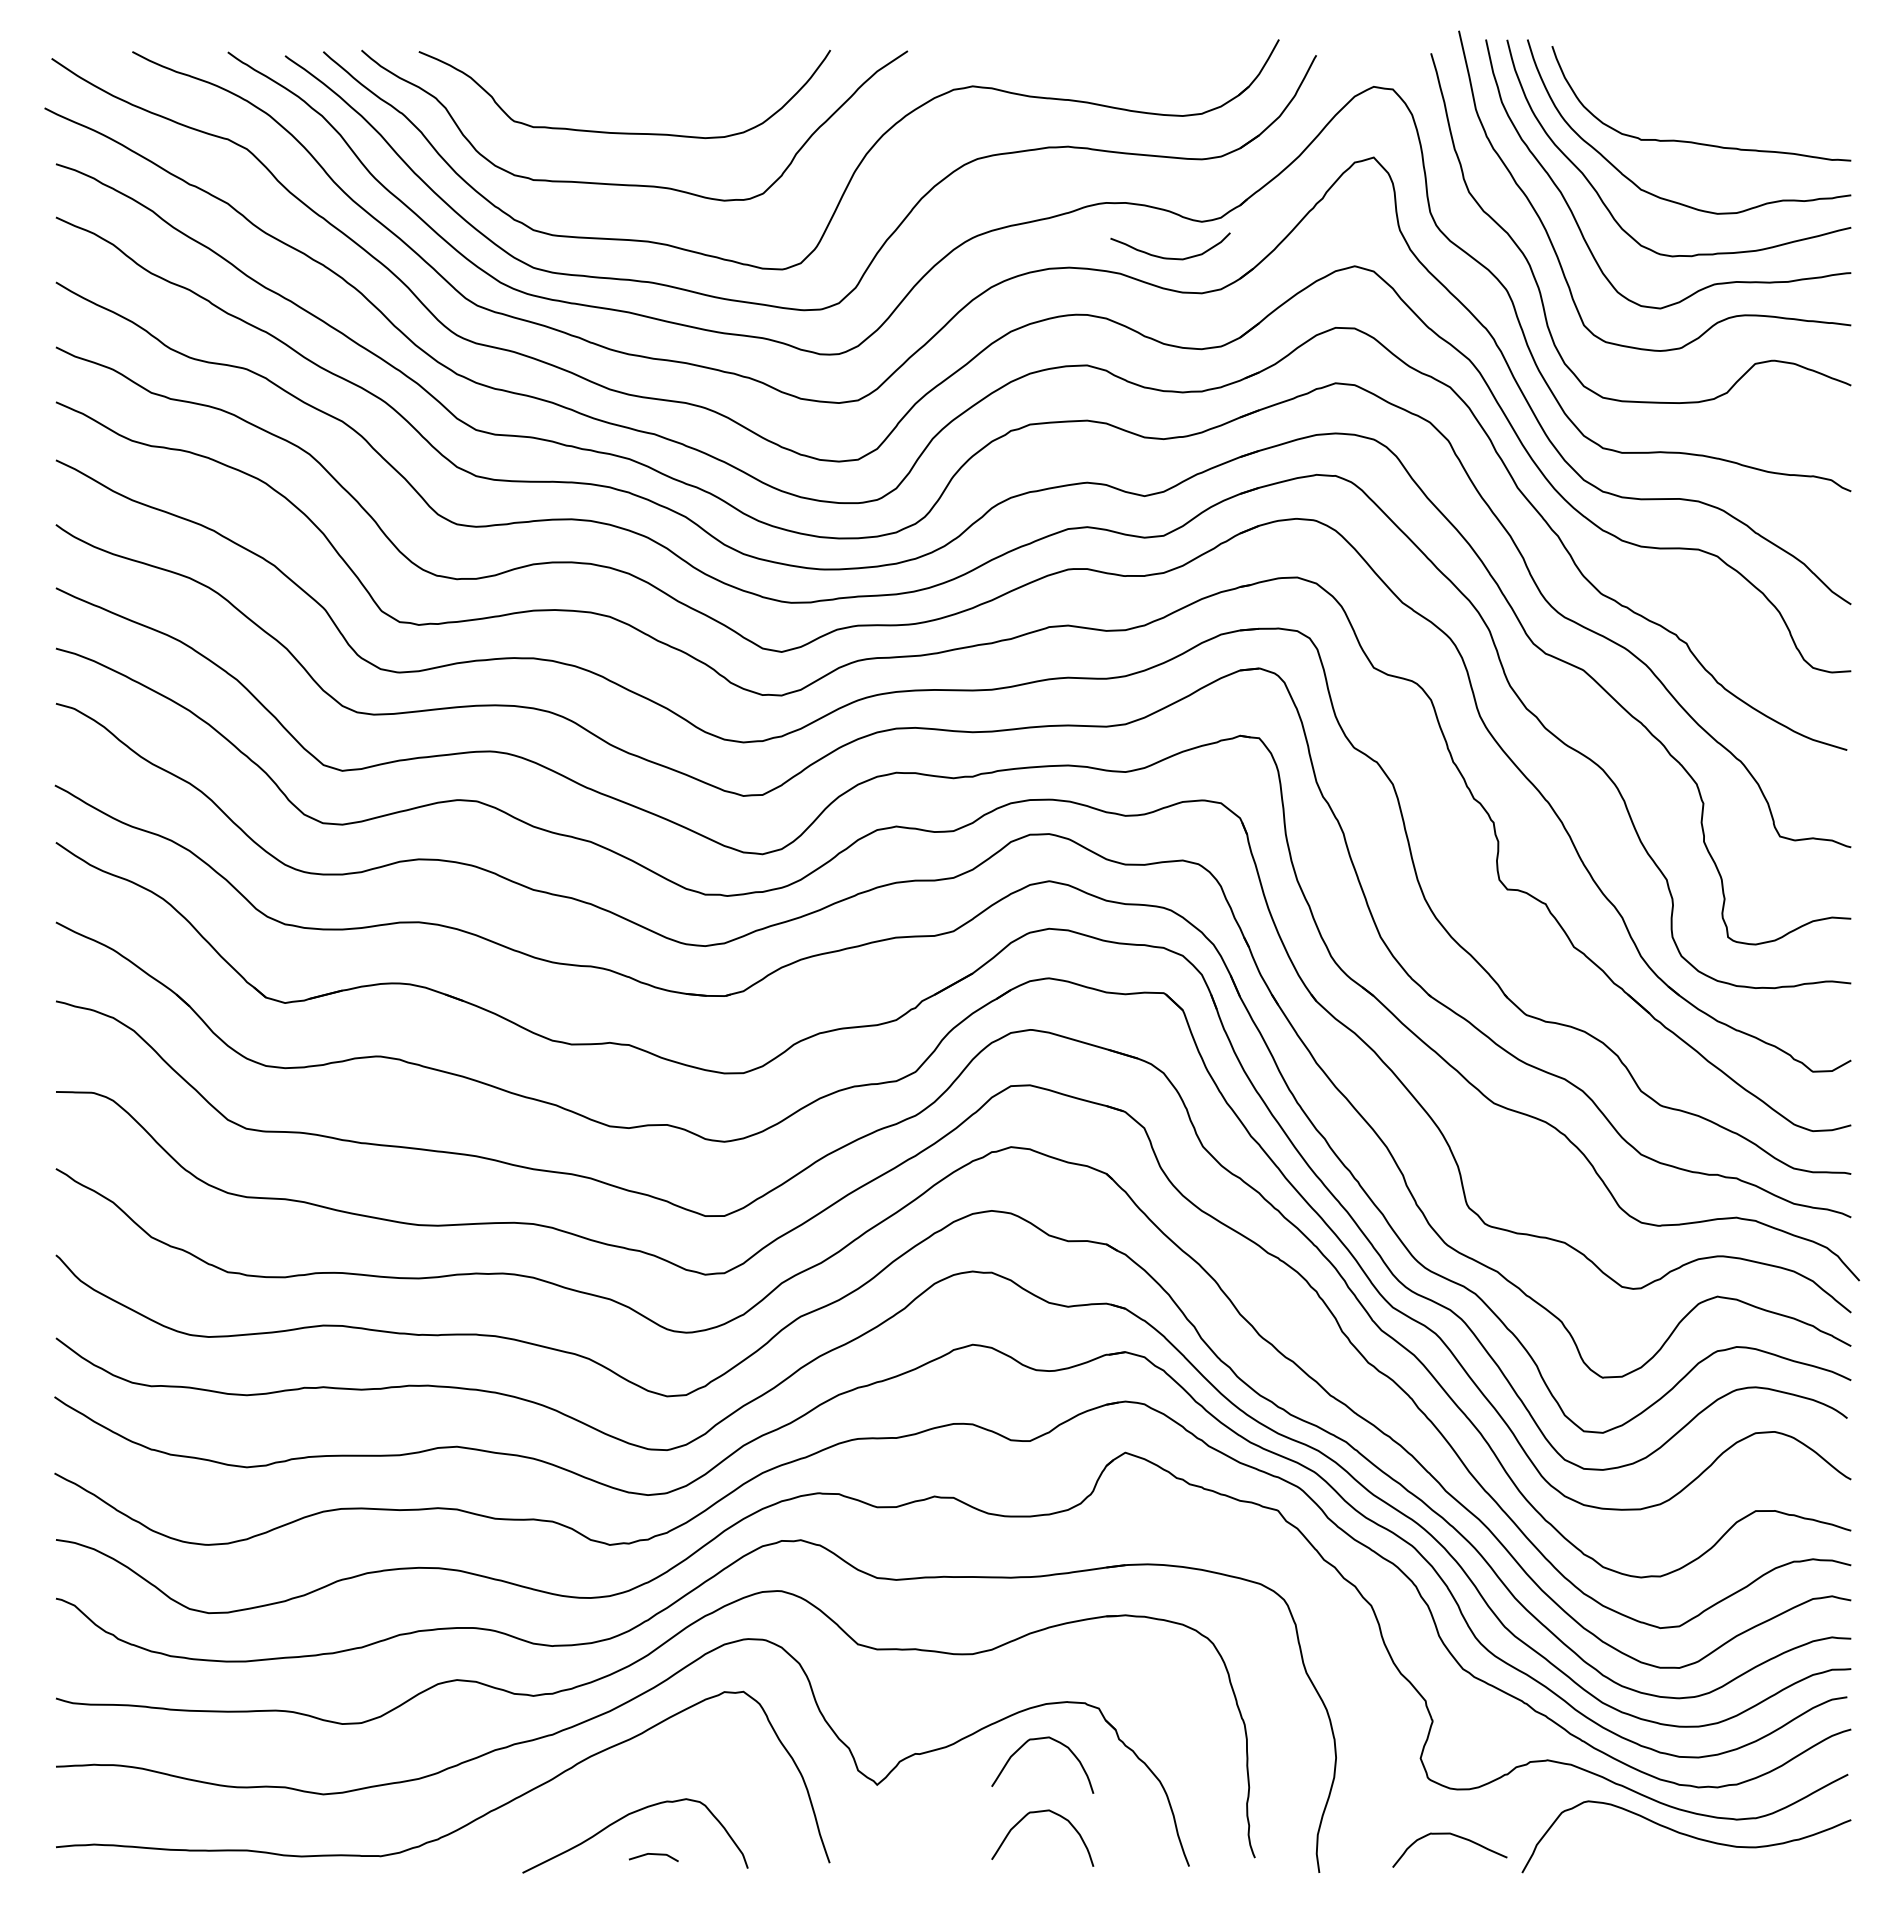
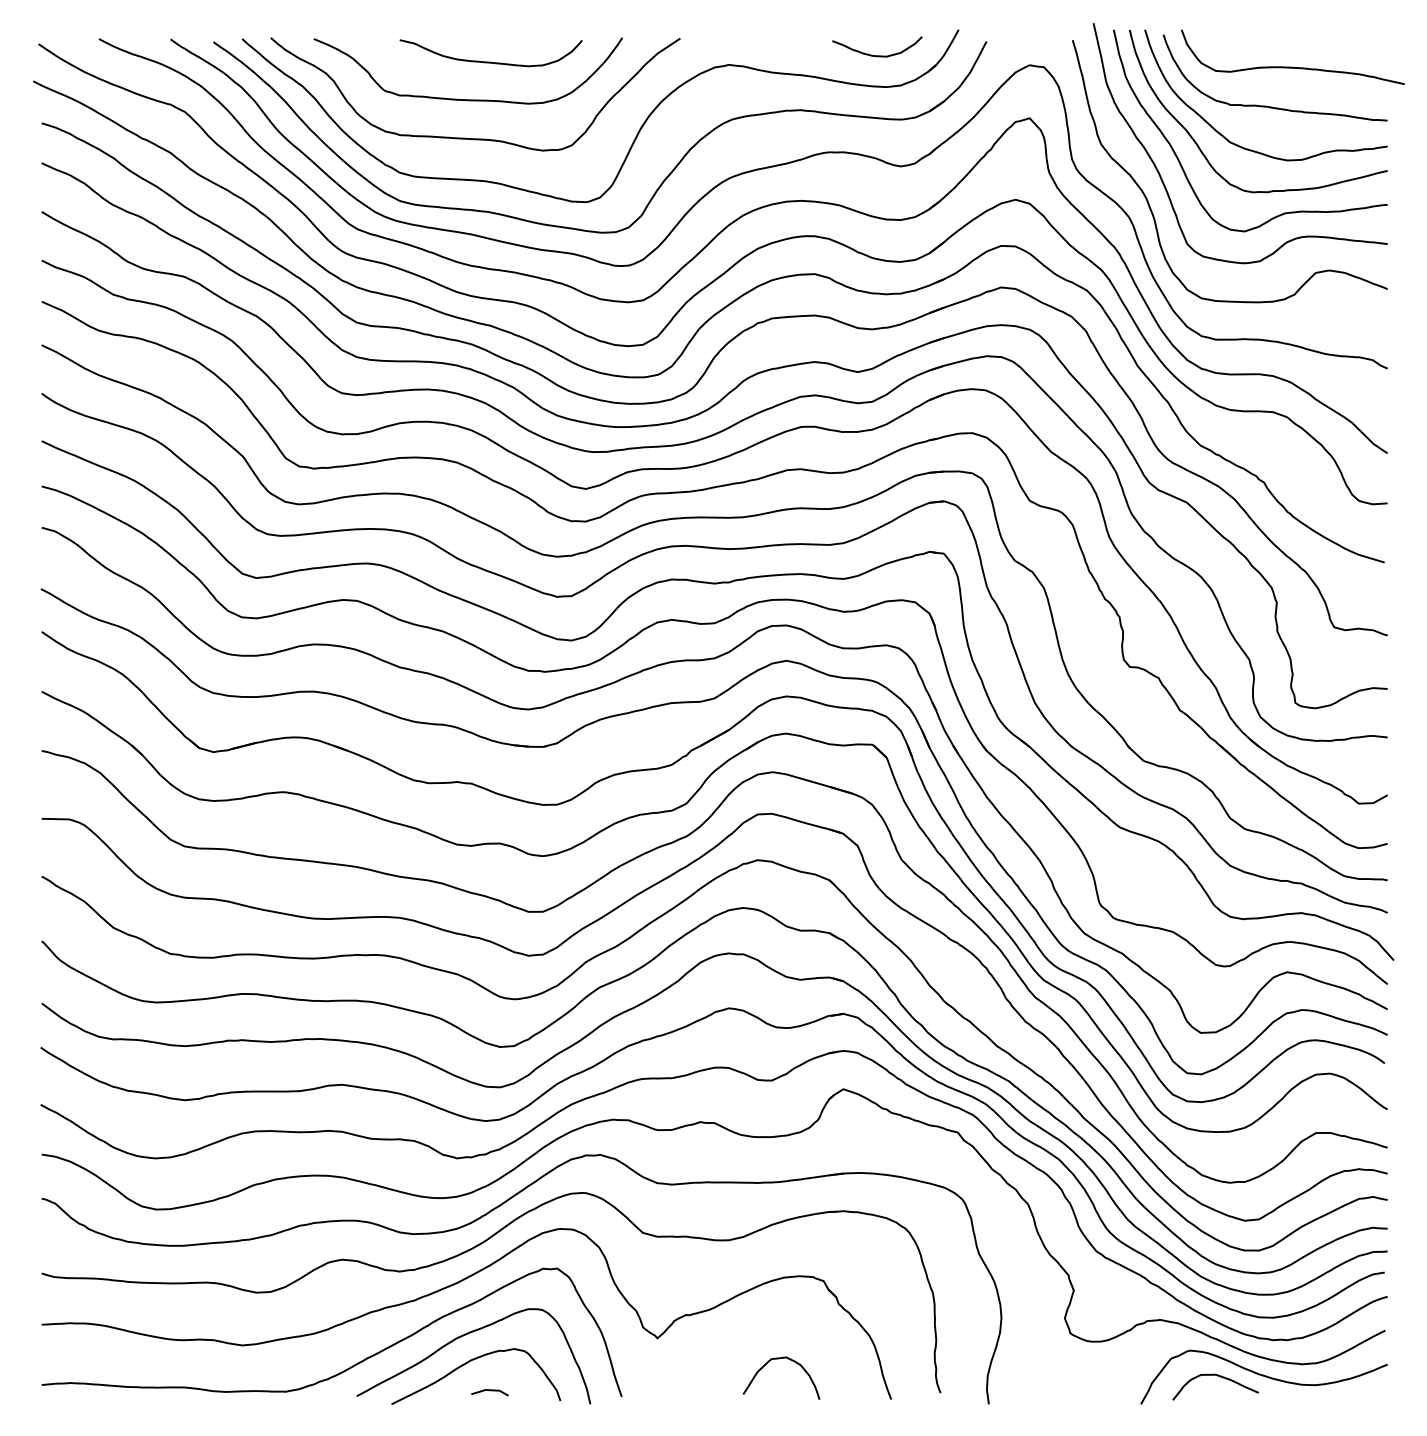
curve: (655, 82) -> (491, 62), added
curve: (1724, 89) -> (1292, 67), added
curve: (1170, 257) -> (877, 55), moved
curve: (1042, 1739) -> (781, 1304), removed
curve: (620, 1781) -> (464, 1335), added
curve: (1452, 1835) -> (1217, 1376), moved

